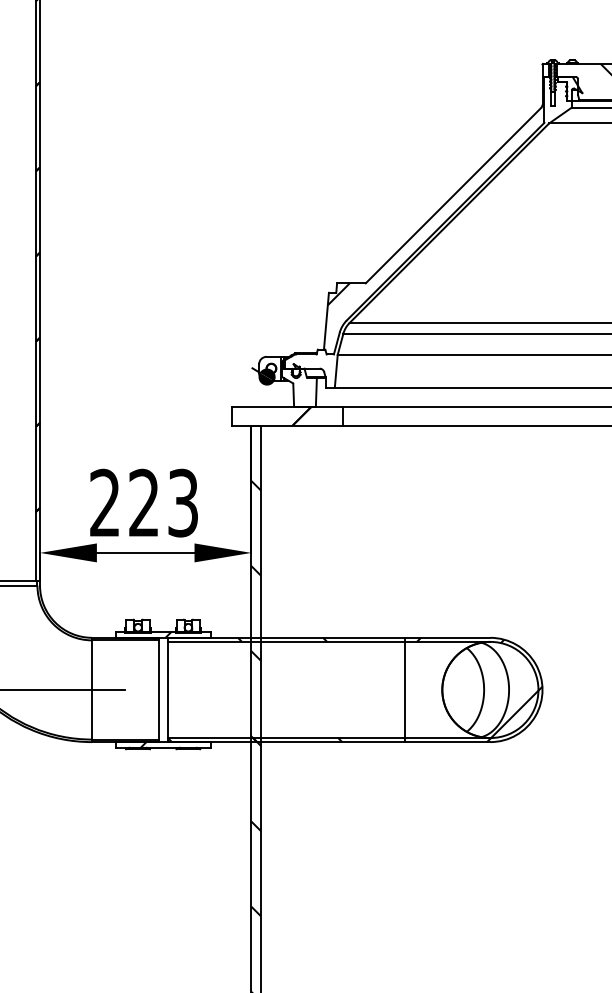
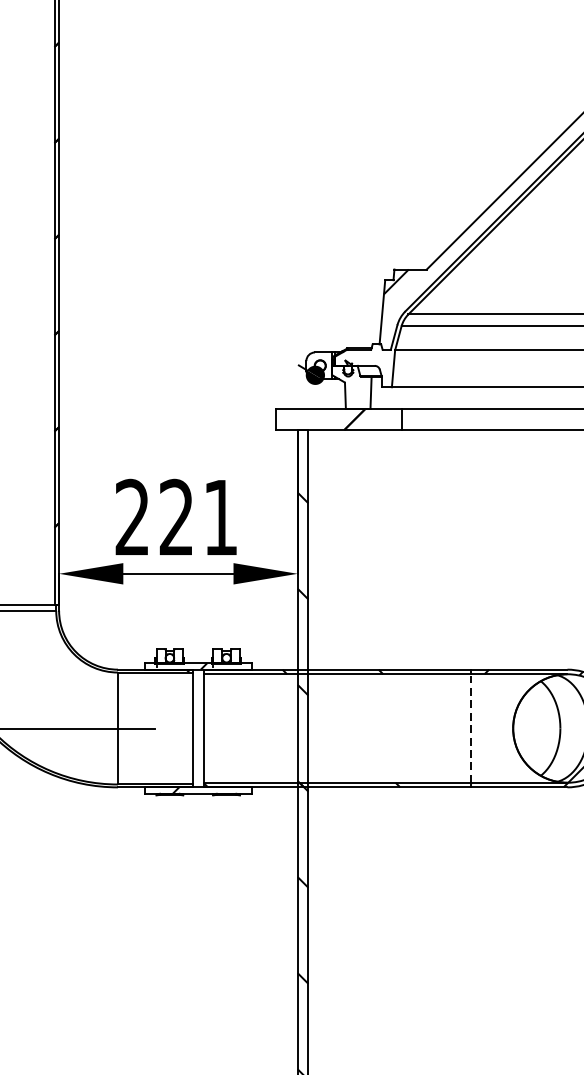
text: (182, 502) -> (219, 516), 223 -> 221
line: (405, 689) -> (471, 727), solid -> dashed

